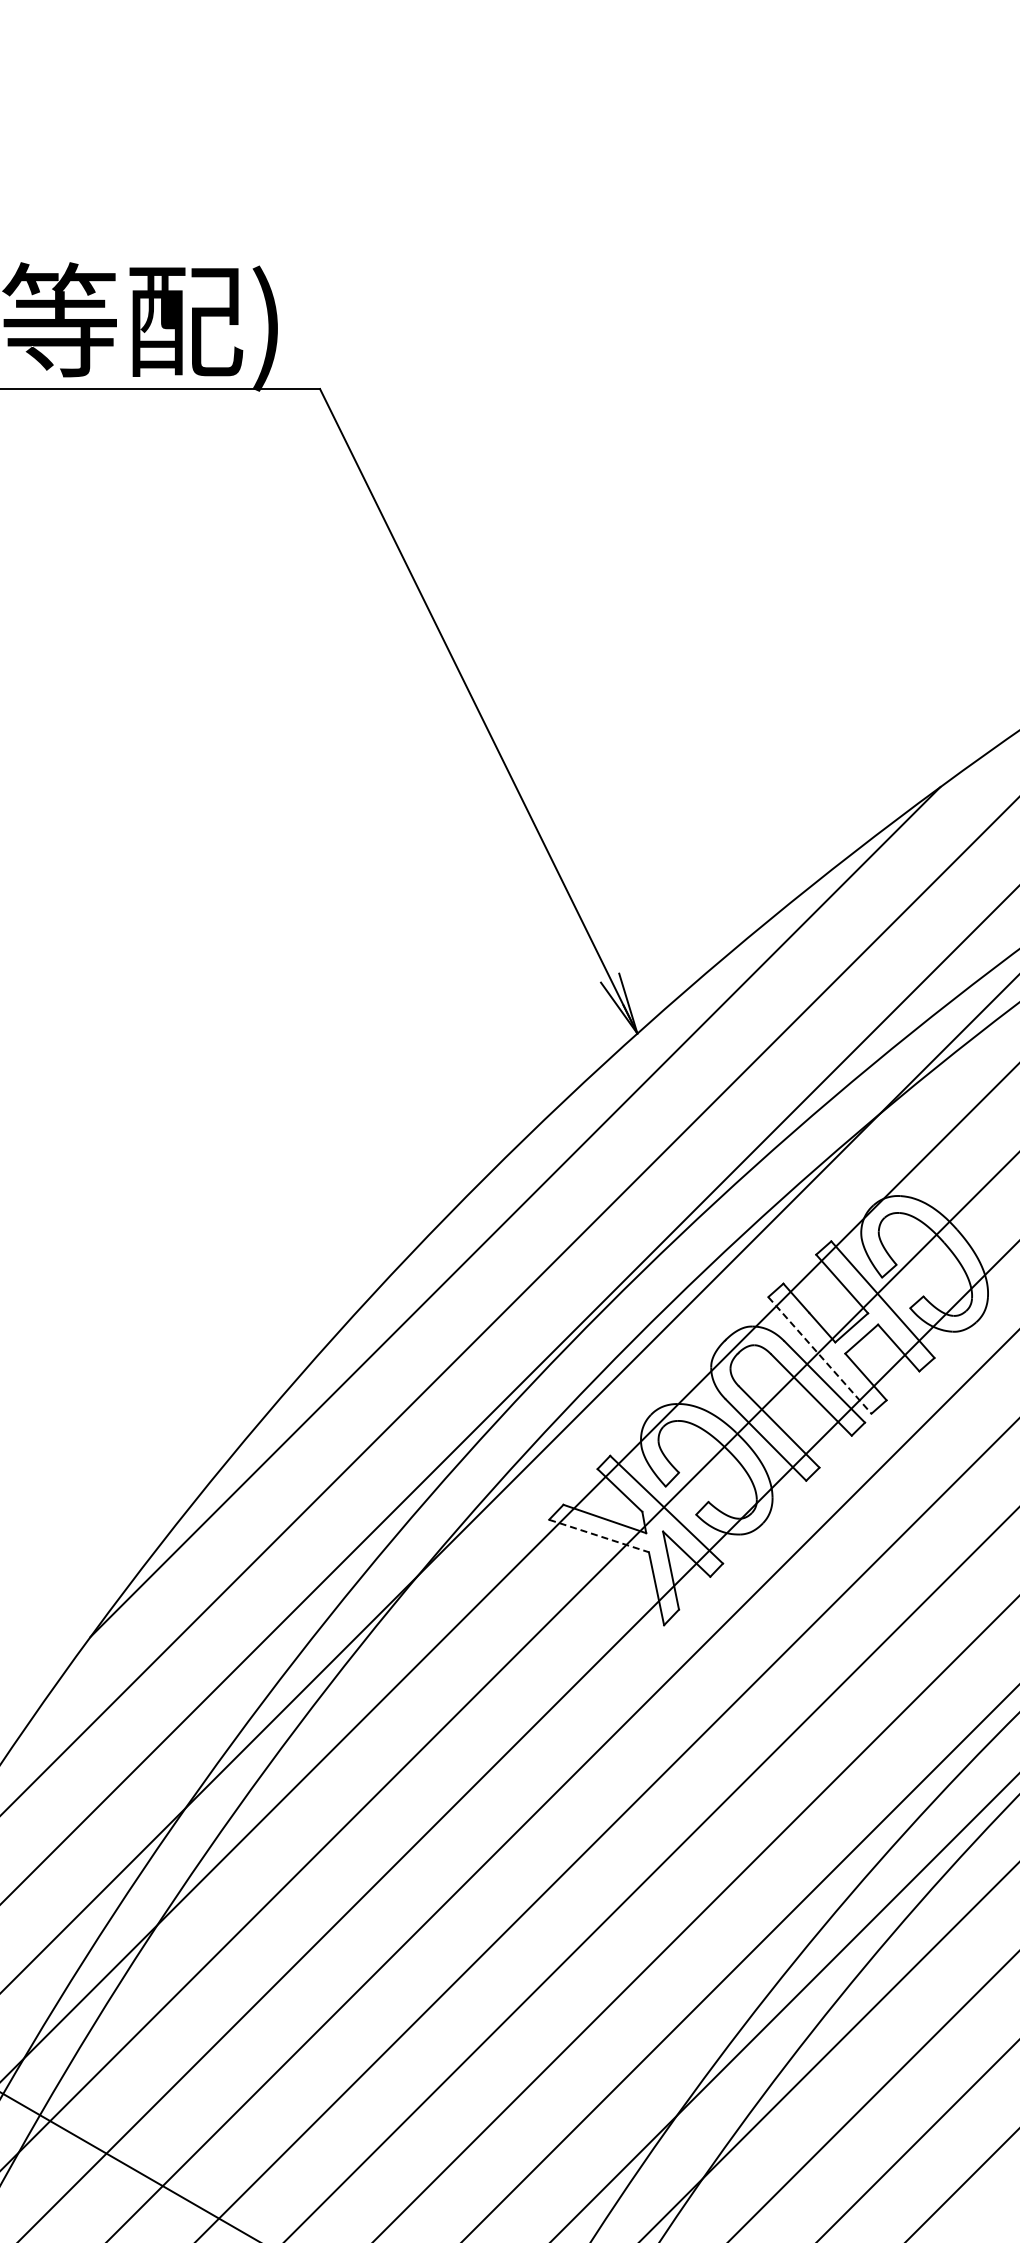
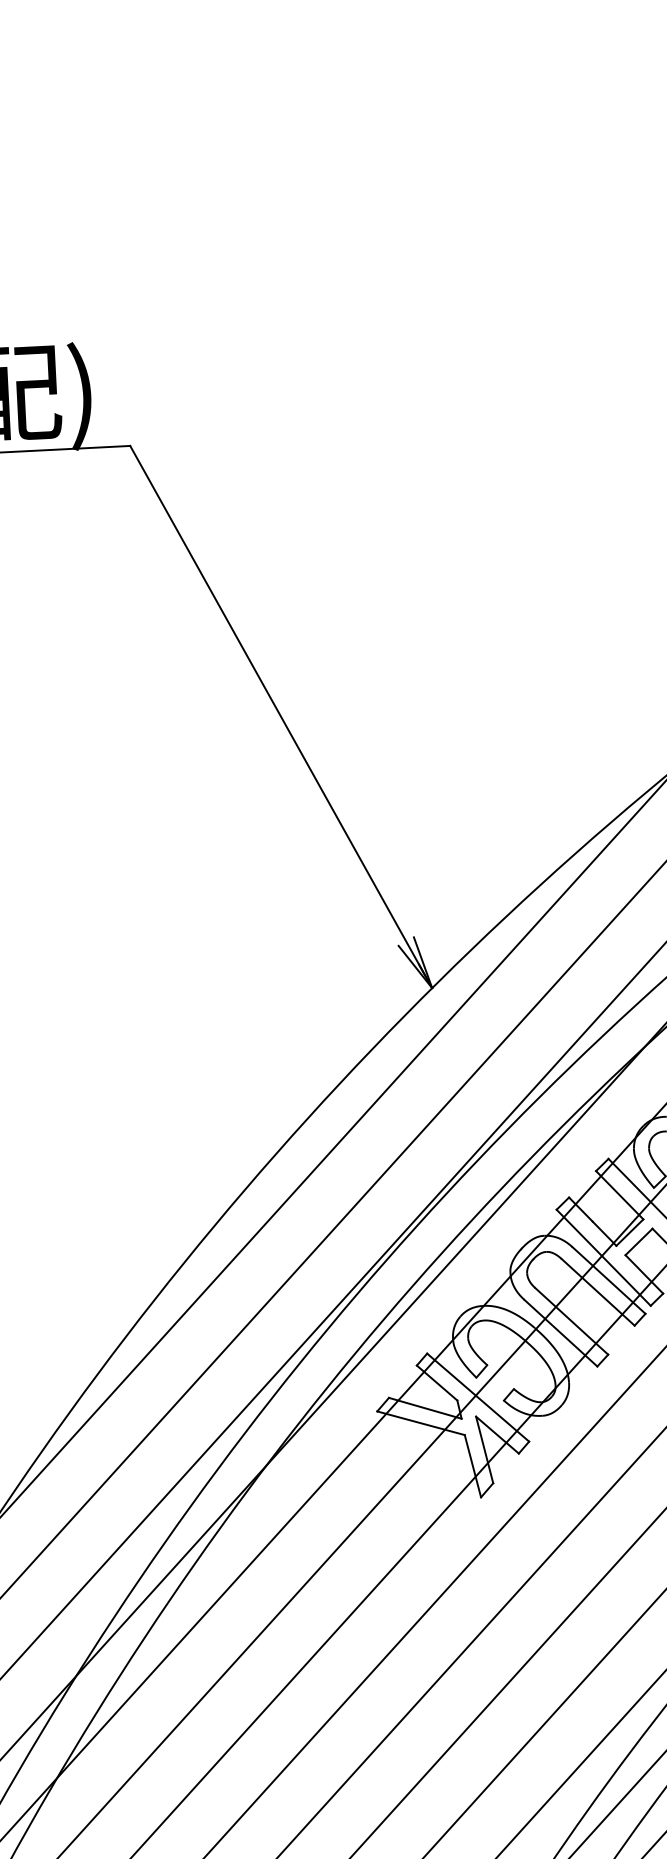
line: (819, 1355) -> (603, 1257), dashed -> solid
line: (599, 1536) -> (421, 1423), dashed -> solid

